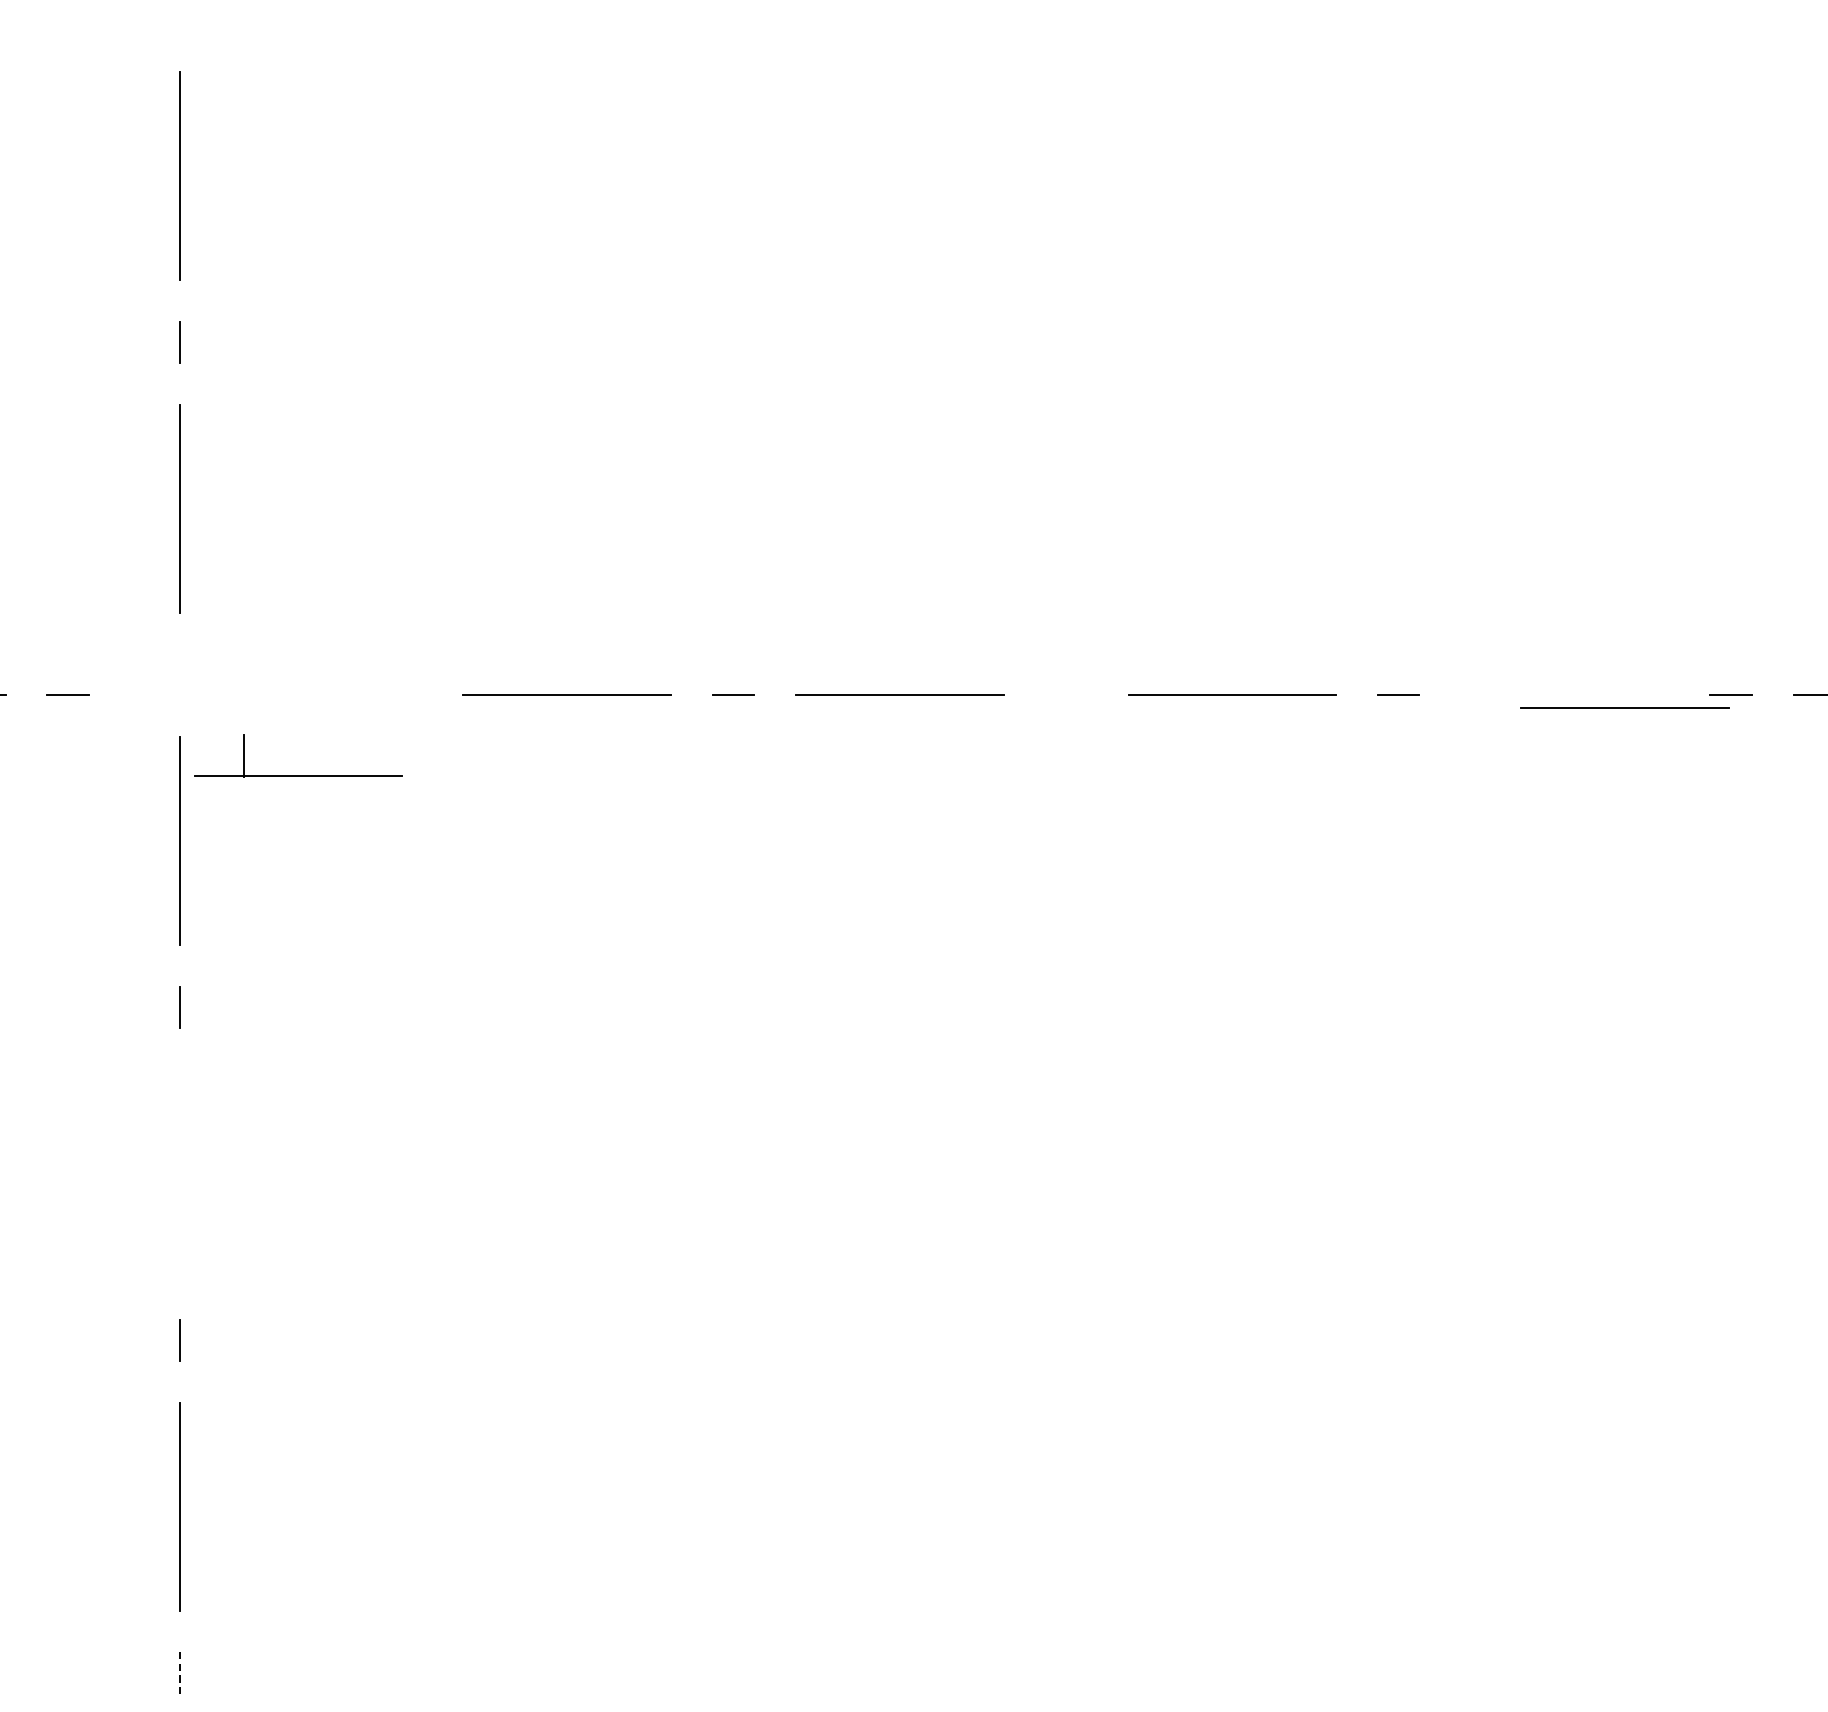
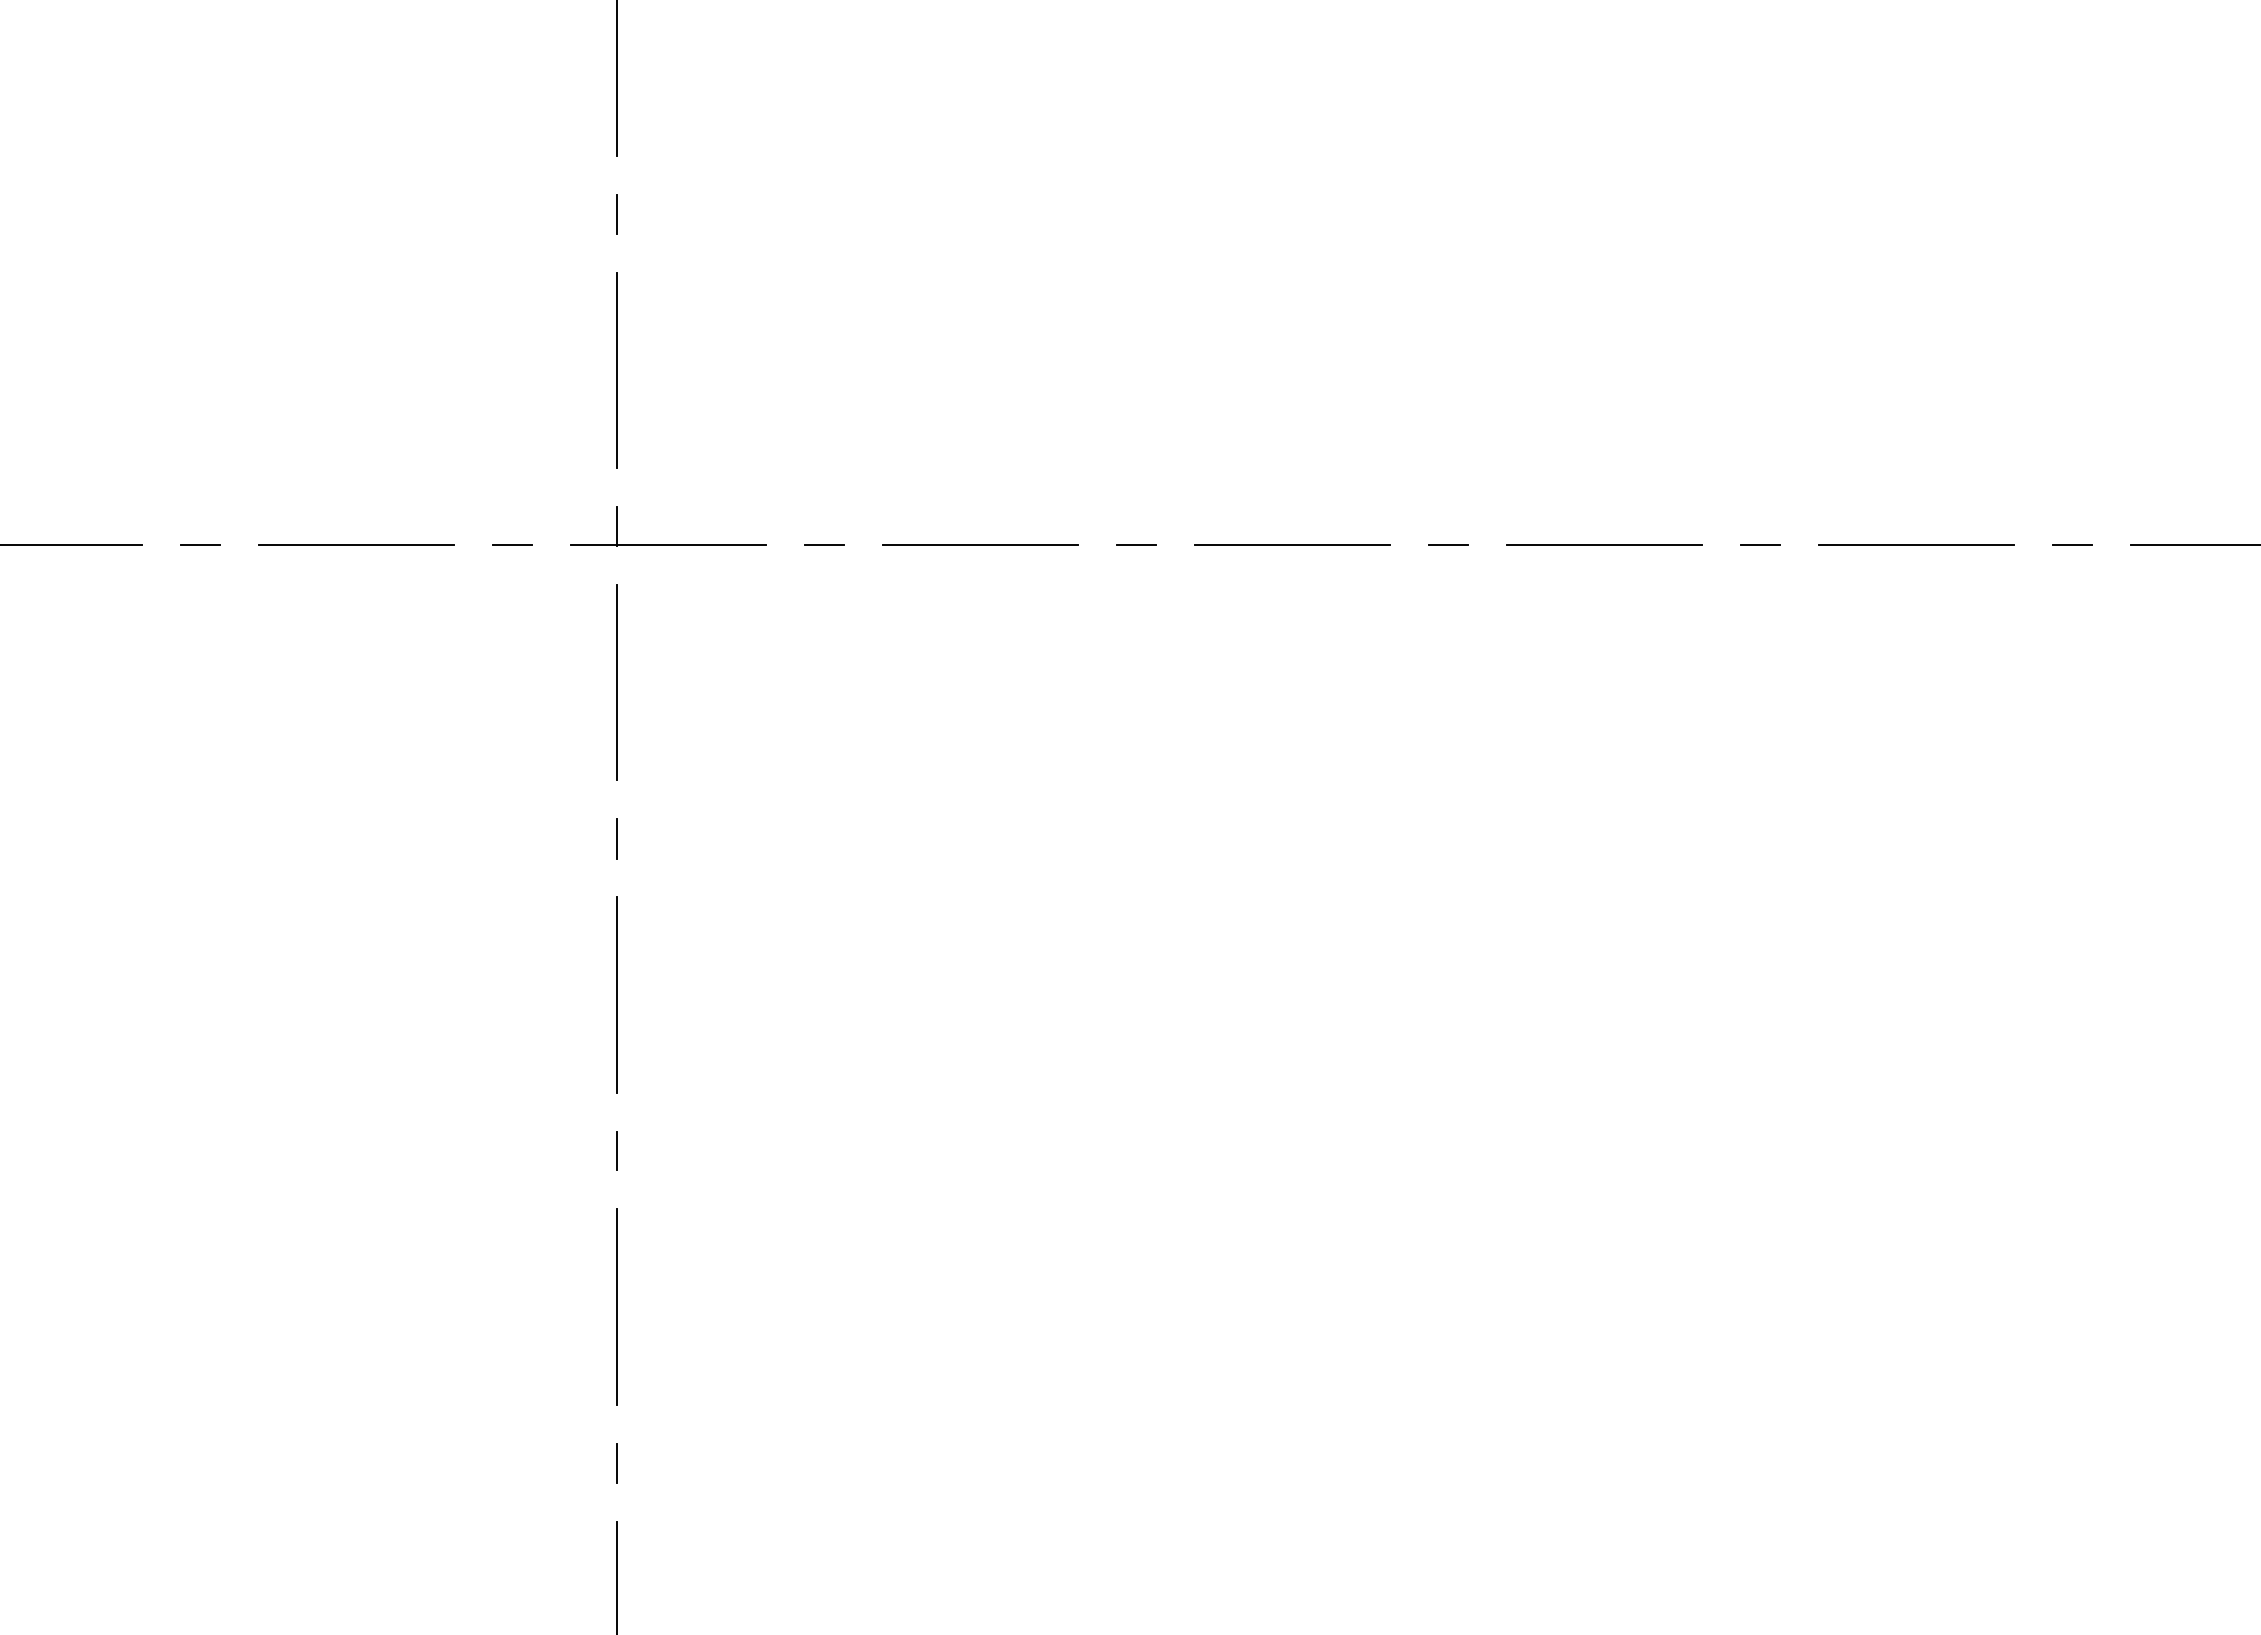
line: (399, 694) -> (823, 545), added
line: (1065, 694) -> (1448, 545), added
line: (1624, 707) -> (1916, 544), moved
part: (298, 774) -> (668, 544), moved
line: (179, 1173) -> (616, 994), added
line: (179, 1673) -> (616, 1463), dashed -> solid

